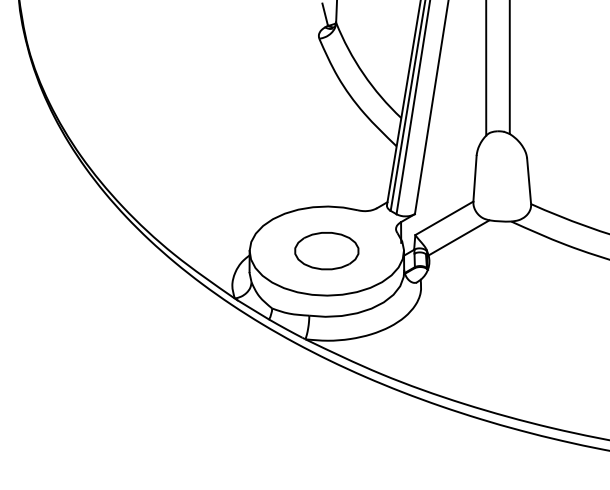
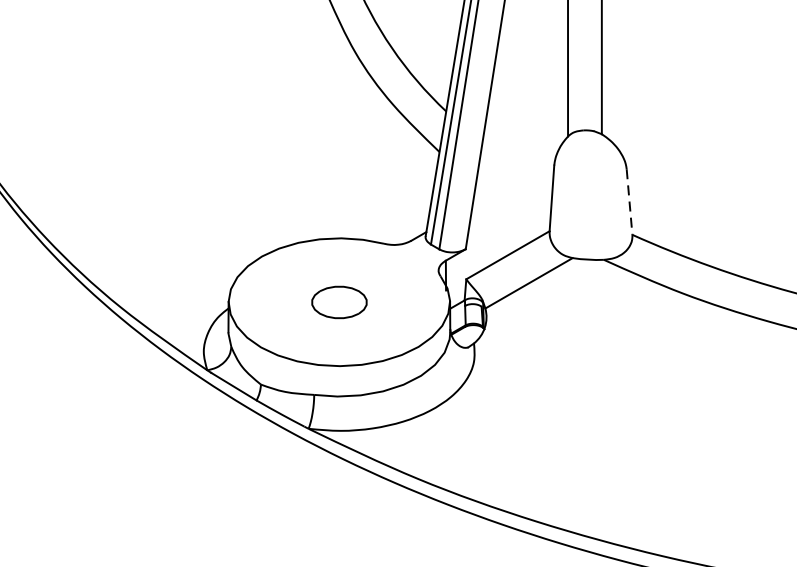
line: (529, 181) -> (630, 202), solid -> dashed
part: (326, 251) -> (338, 302), size x0.6

